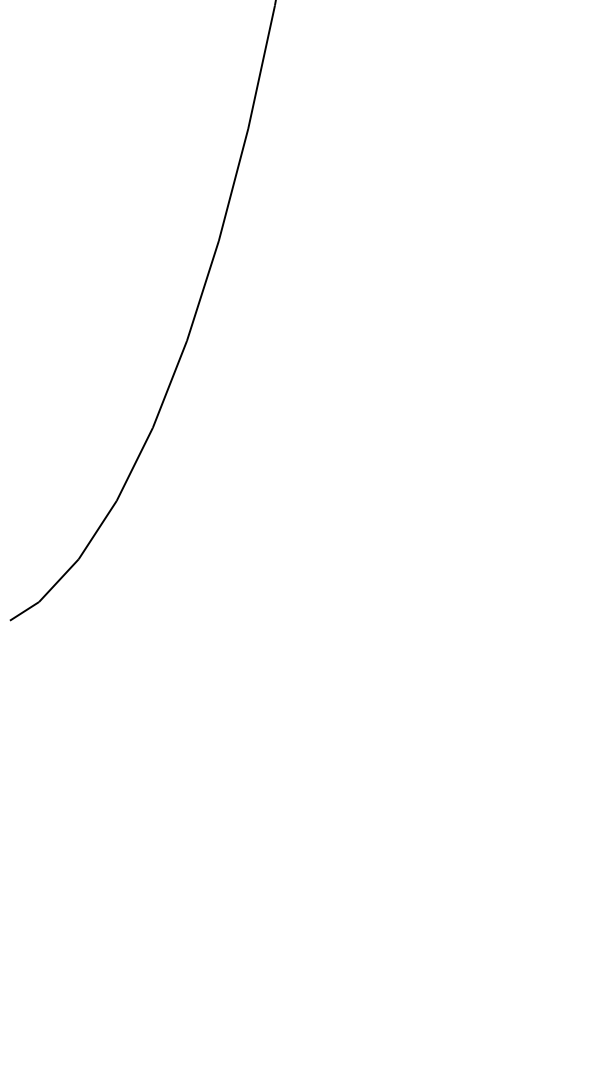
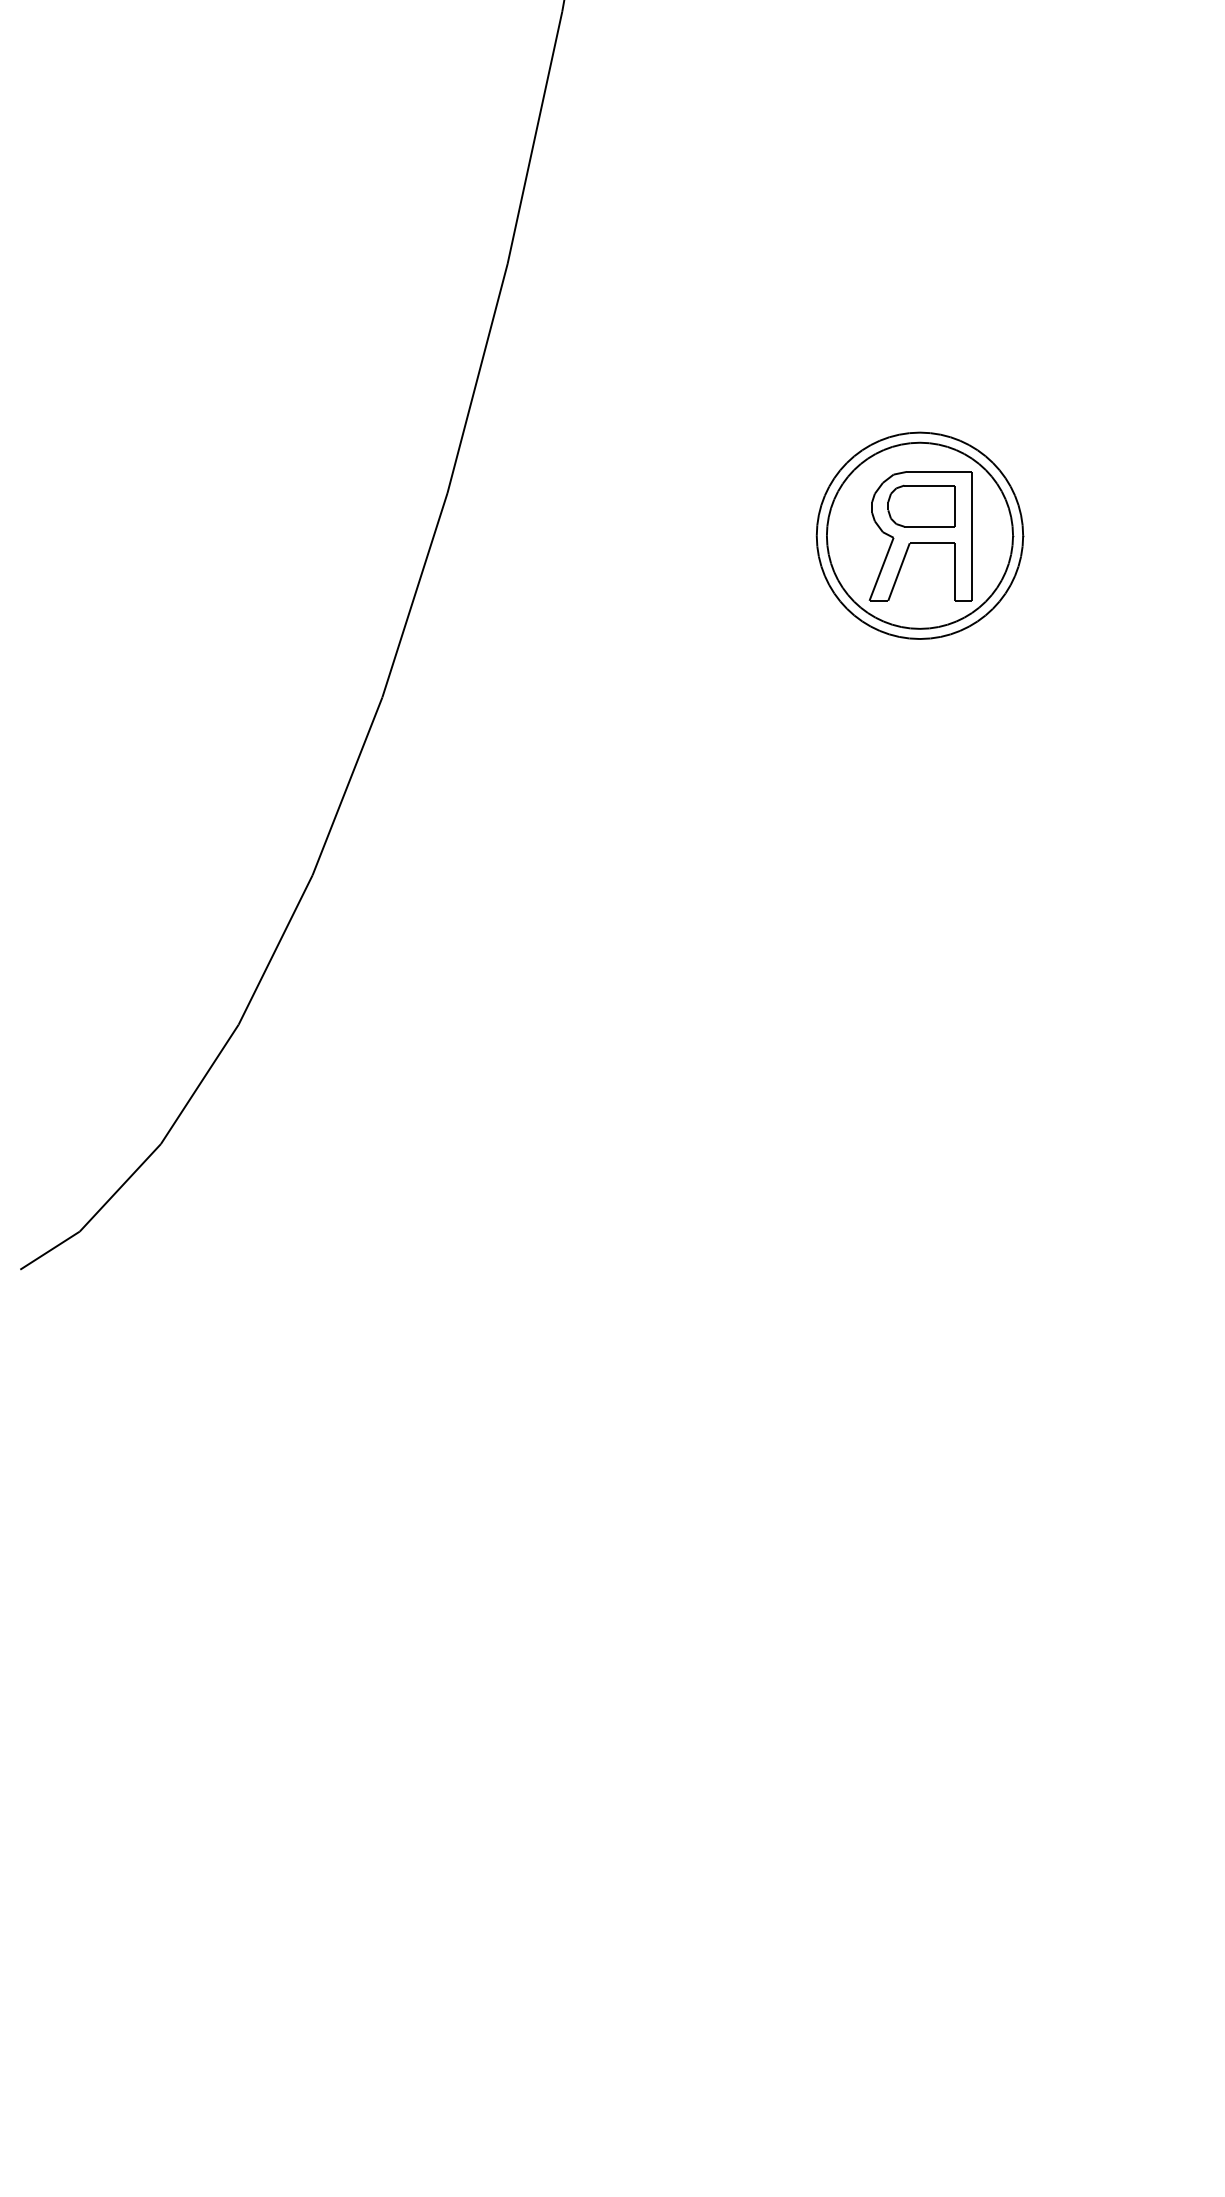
part: (449, 261) -> (919, 535), added

